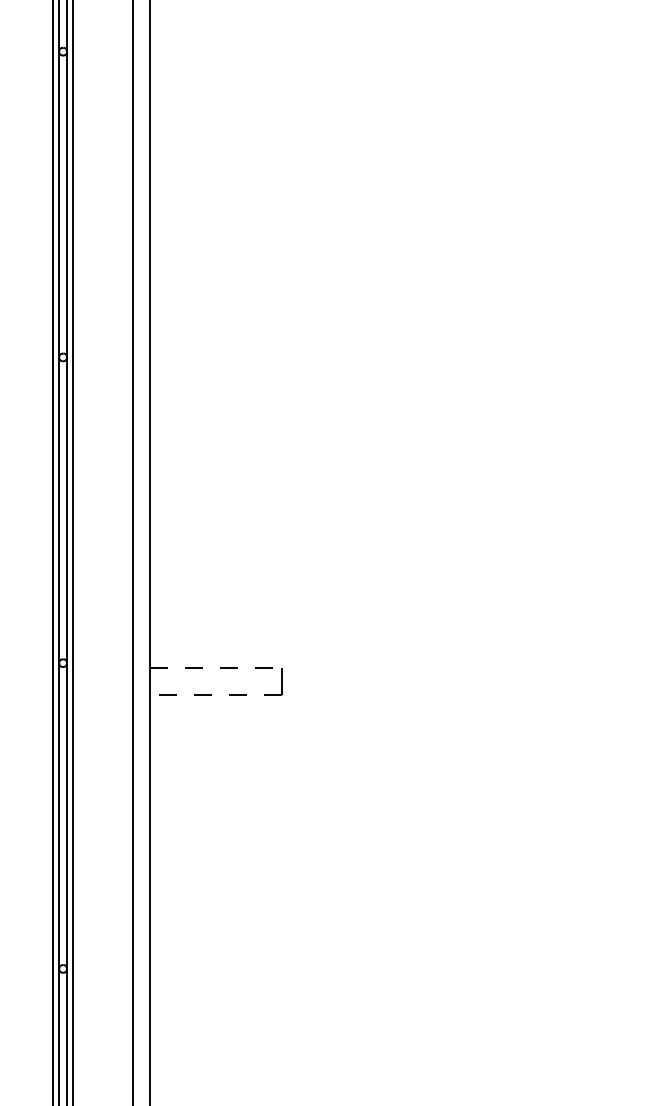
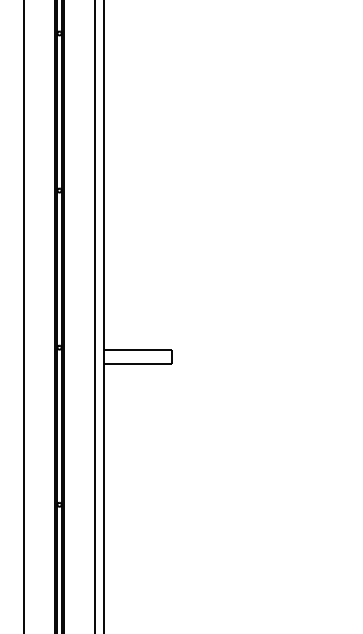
line: (216, 668) -> (138, 350), dashed -> solid
line: (216, 694) -> (138, 363), dashed -> solid

